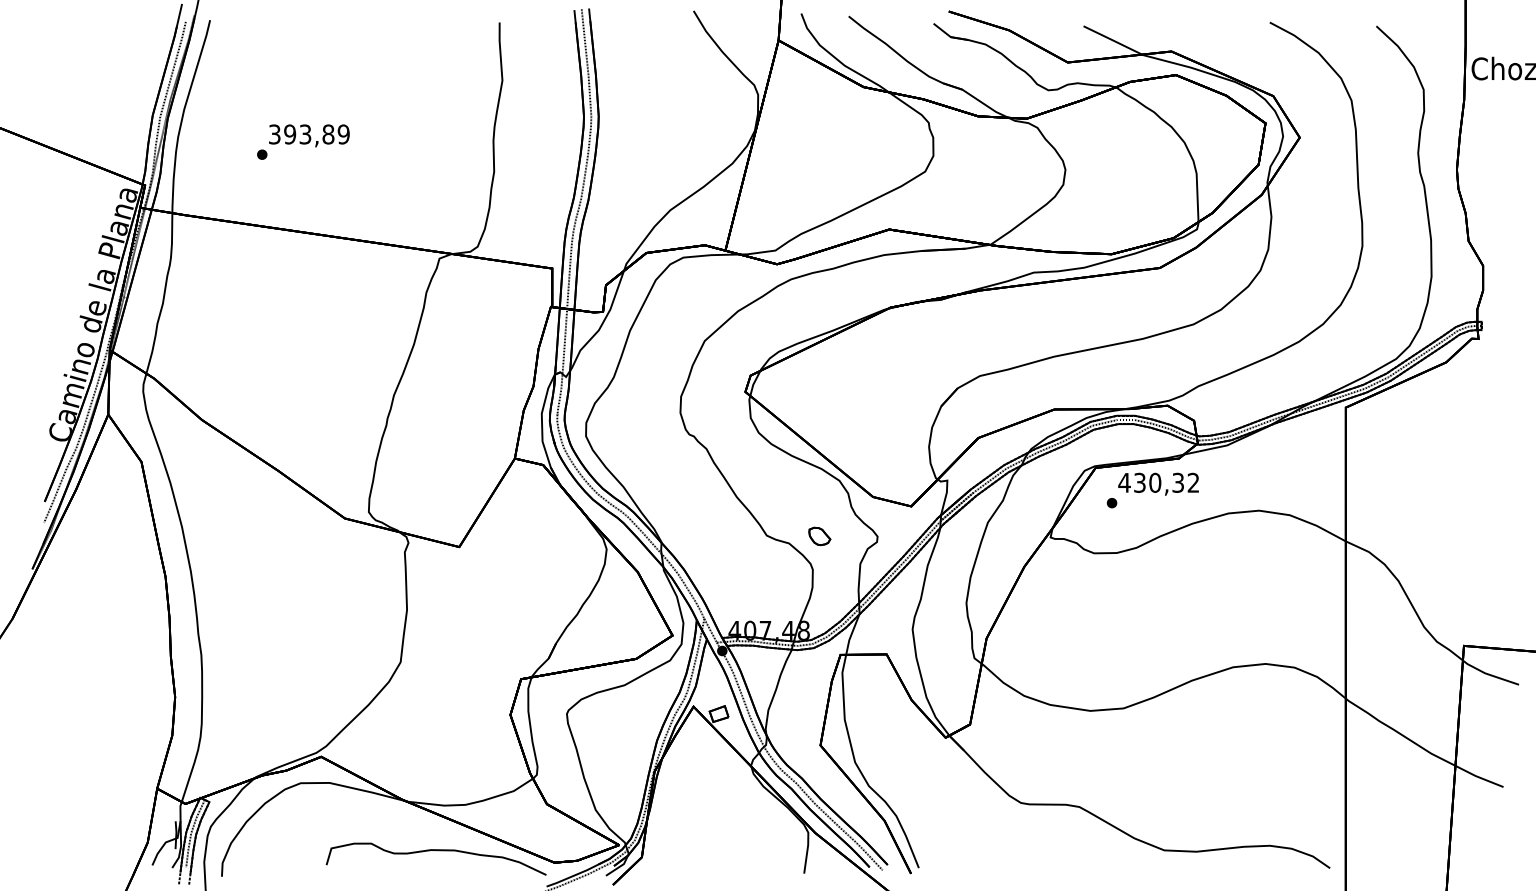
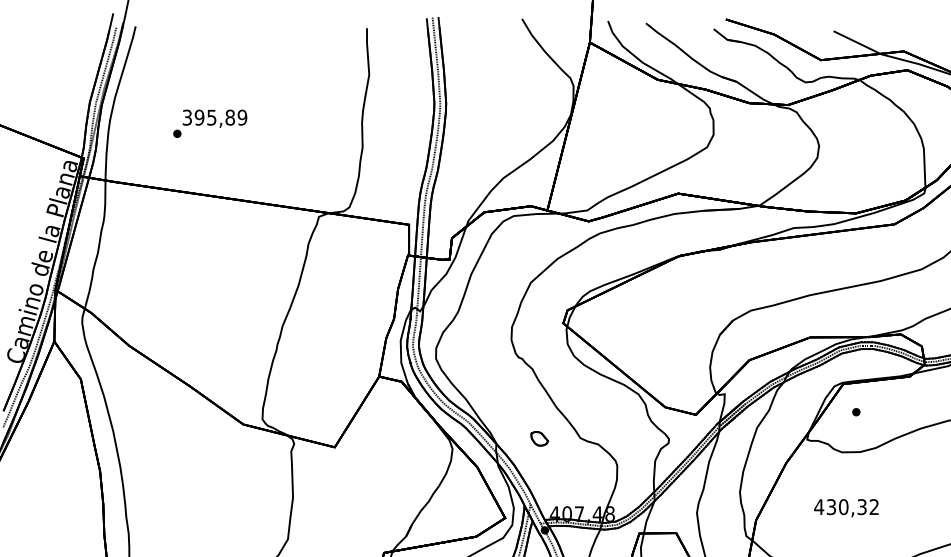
text: (305, 133) -> (211, 116), 393,89 -> 395,89
text: (1158, 483) -> (846, 507), moved
part: (819, 536) -> (539, 438), moved

